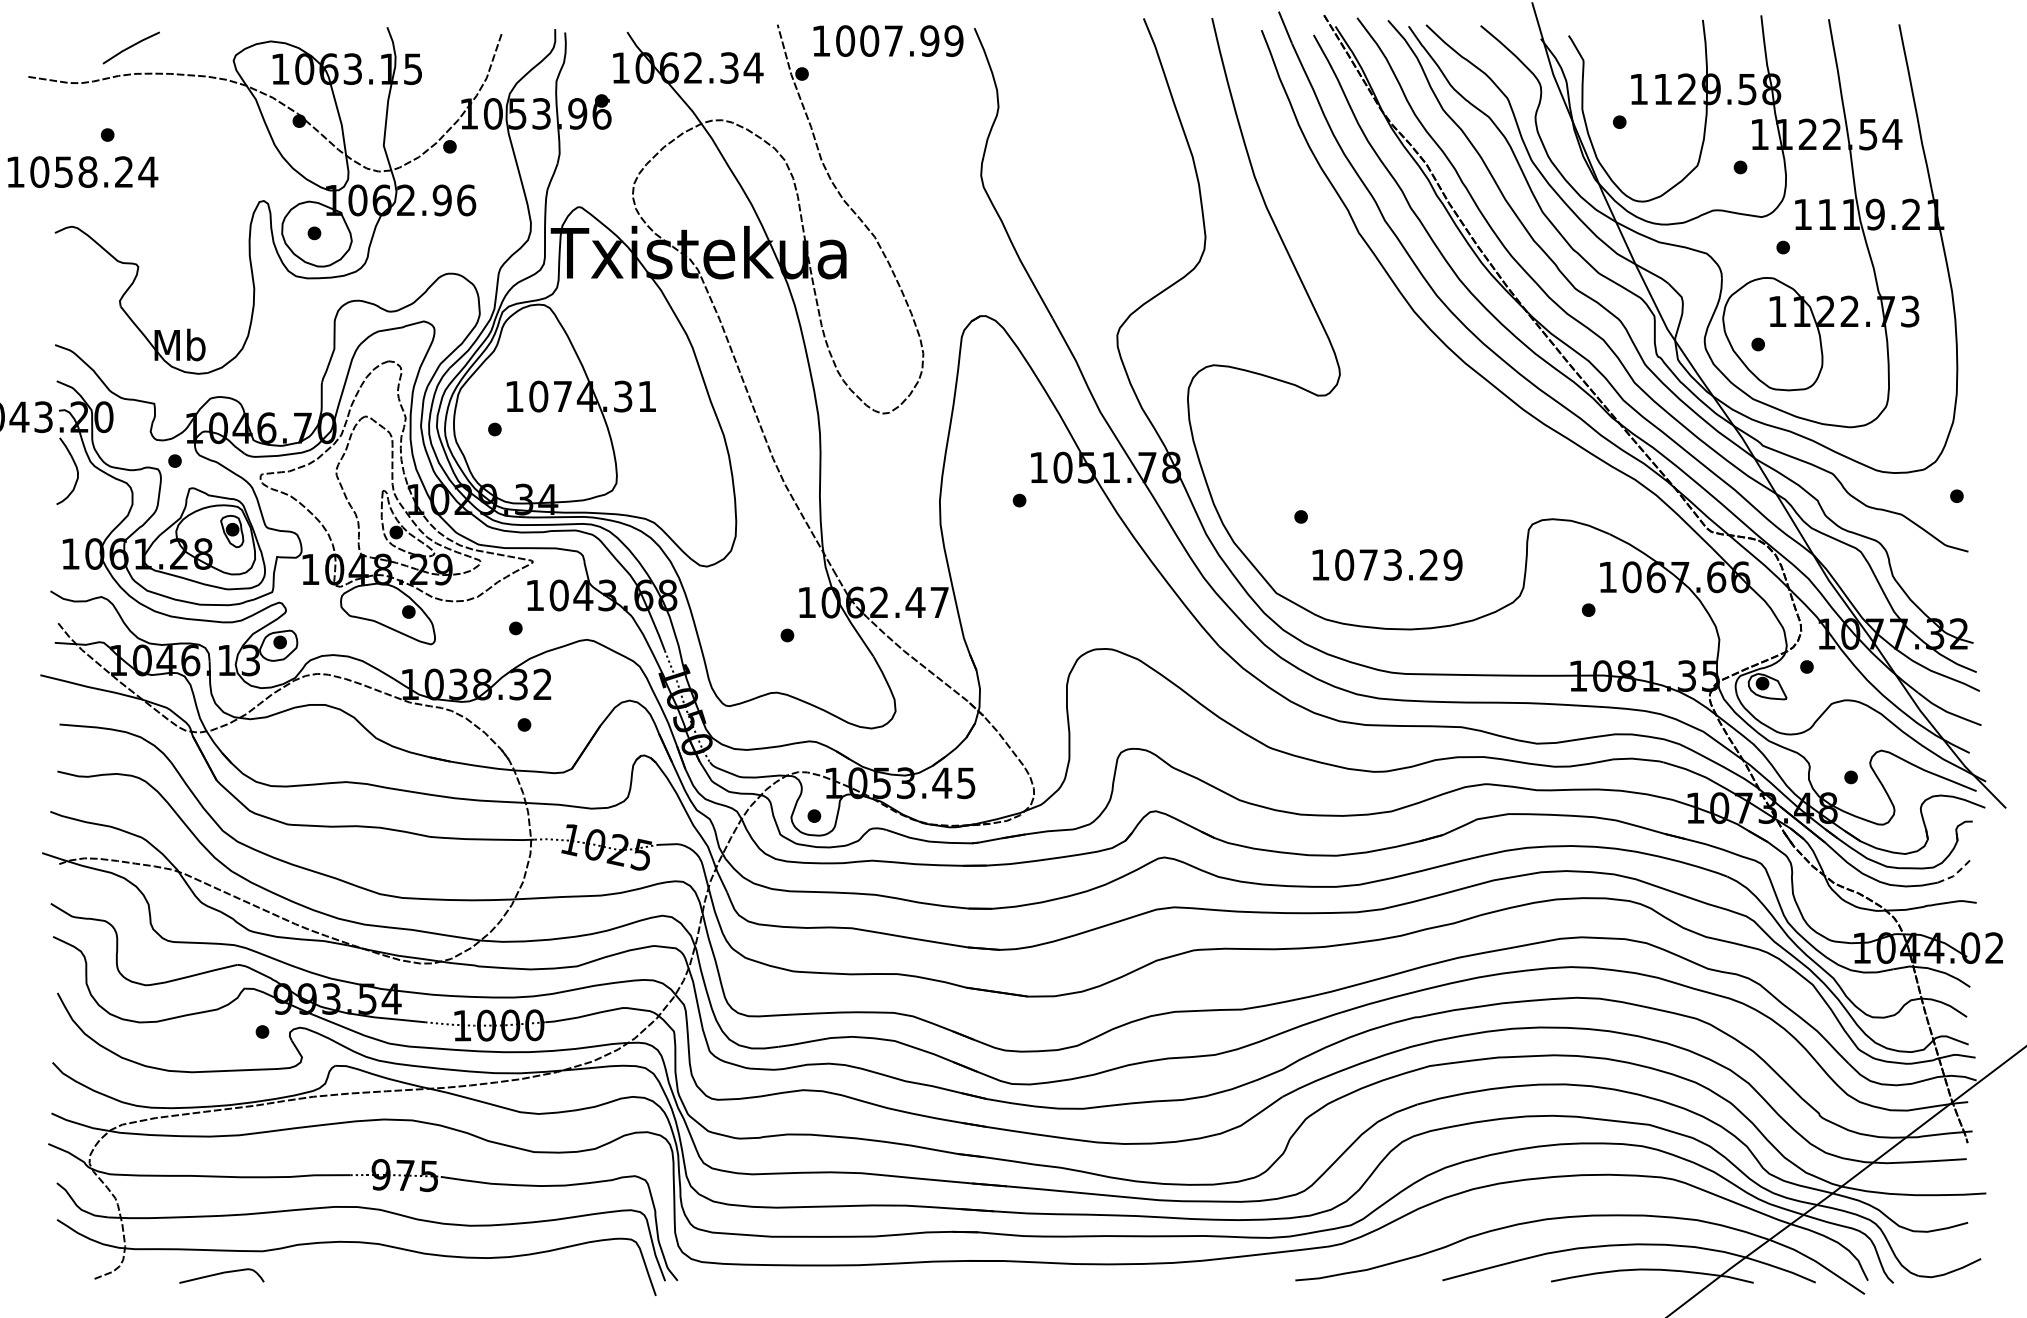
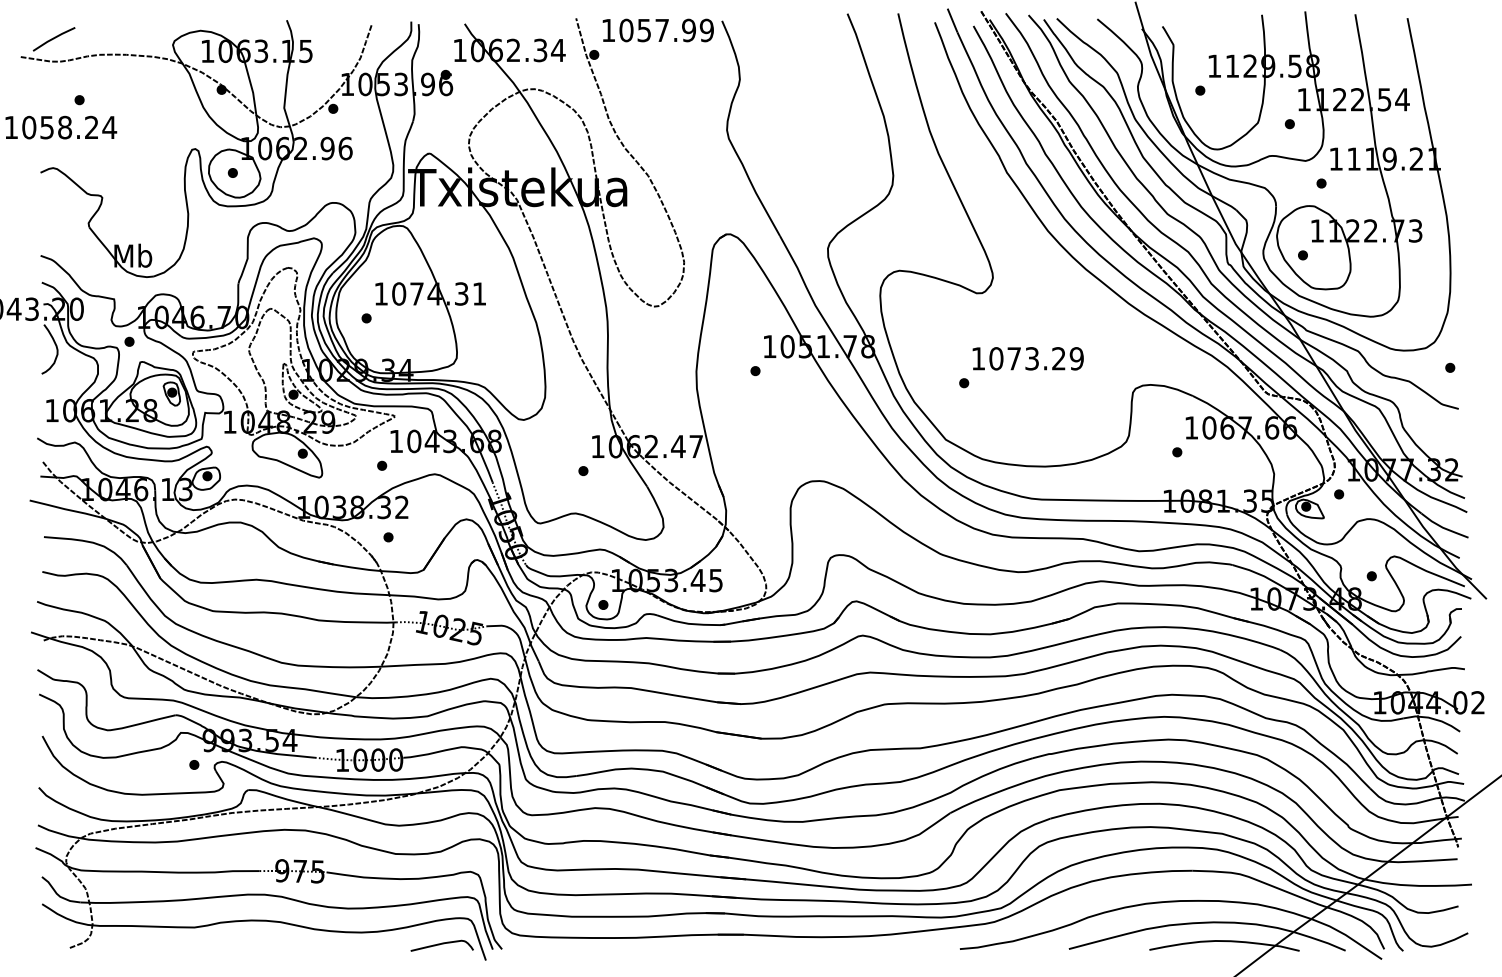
text: (869, 40) -> (644, 30), 1007.99 -> 1057.99
line: (130, 47) -> (53, 38), moved
text: (1387, 564) -> (1028, 358), moved
line: (1956, 873) -> (1449, 647), dashed -> solid
curve: (221, 1274) -> (441, 944), moved

